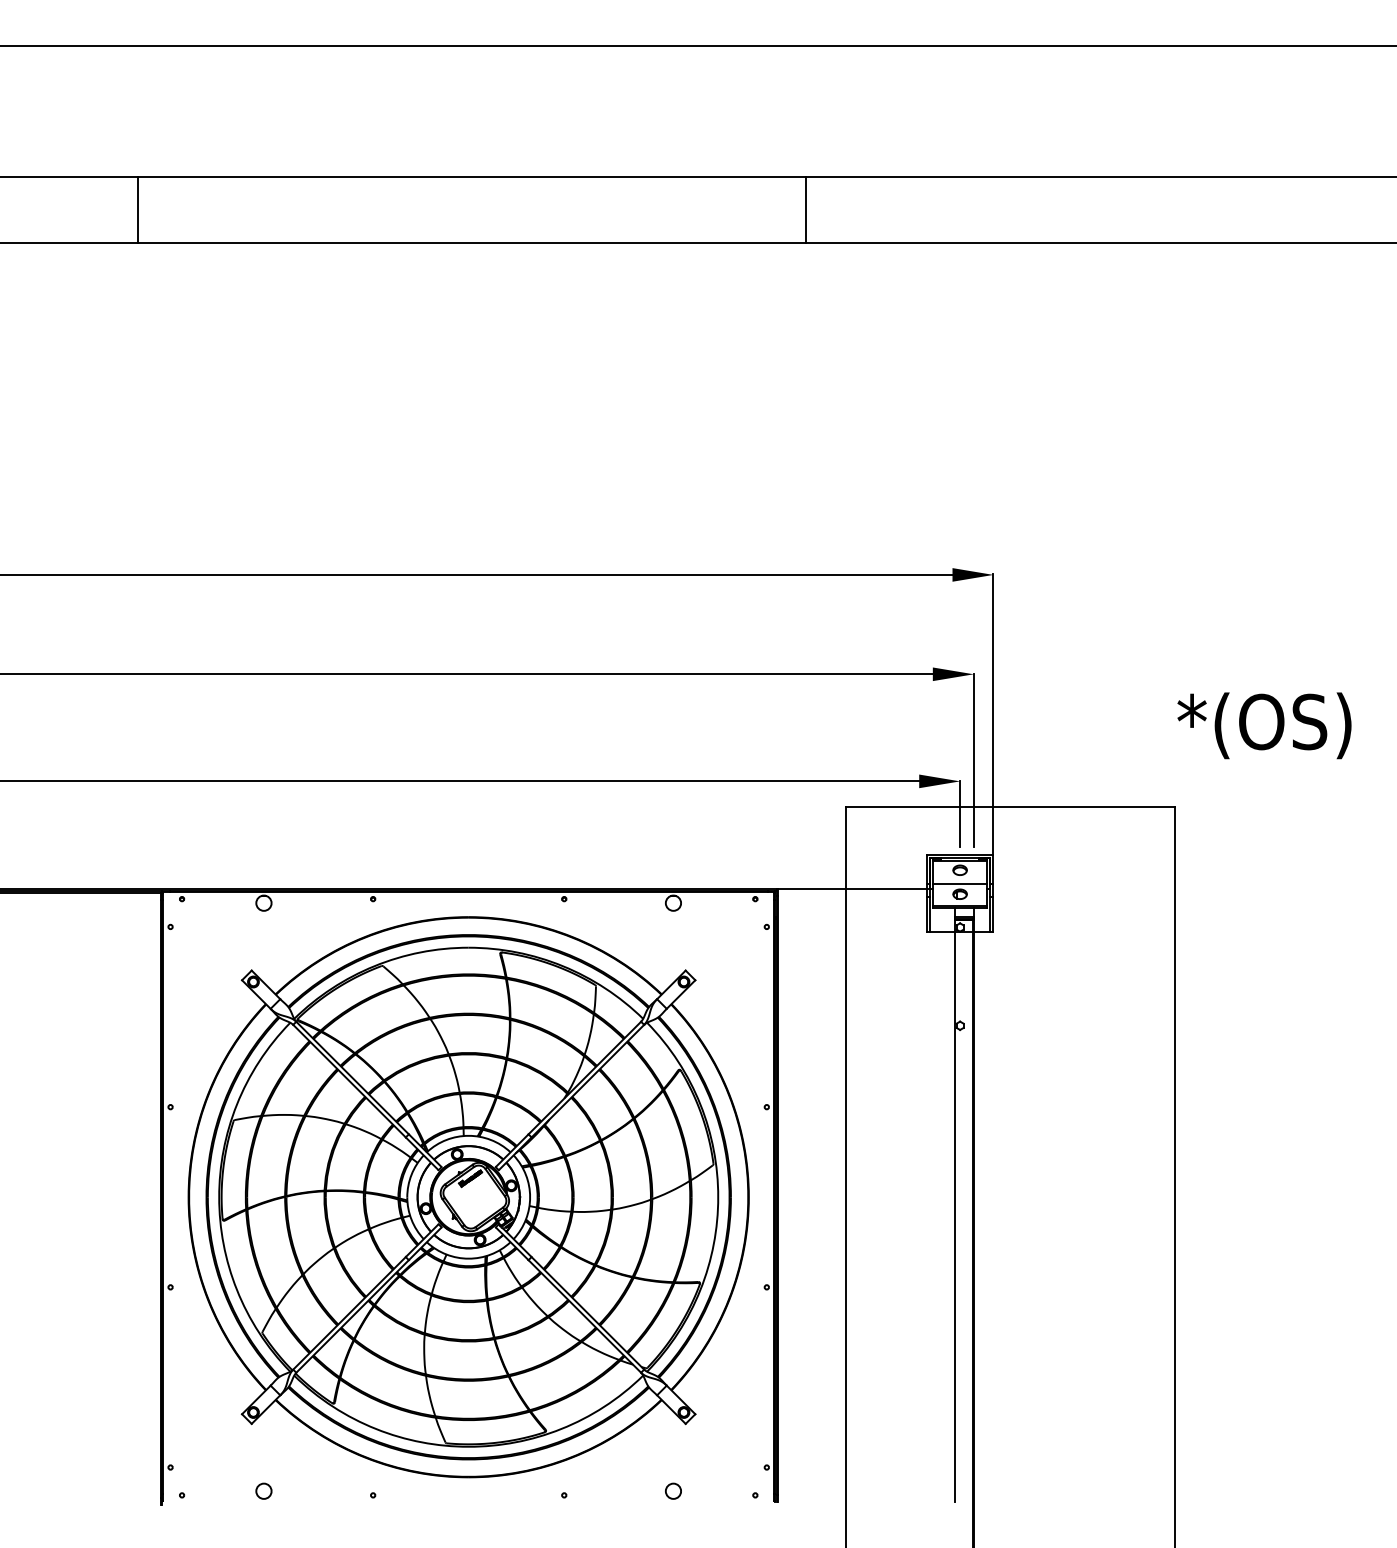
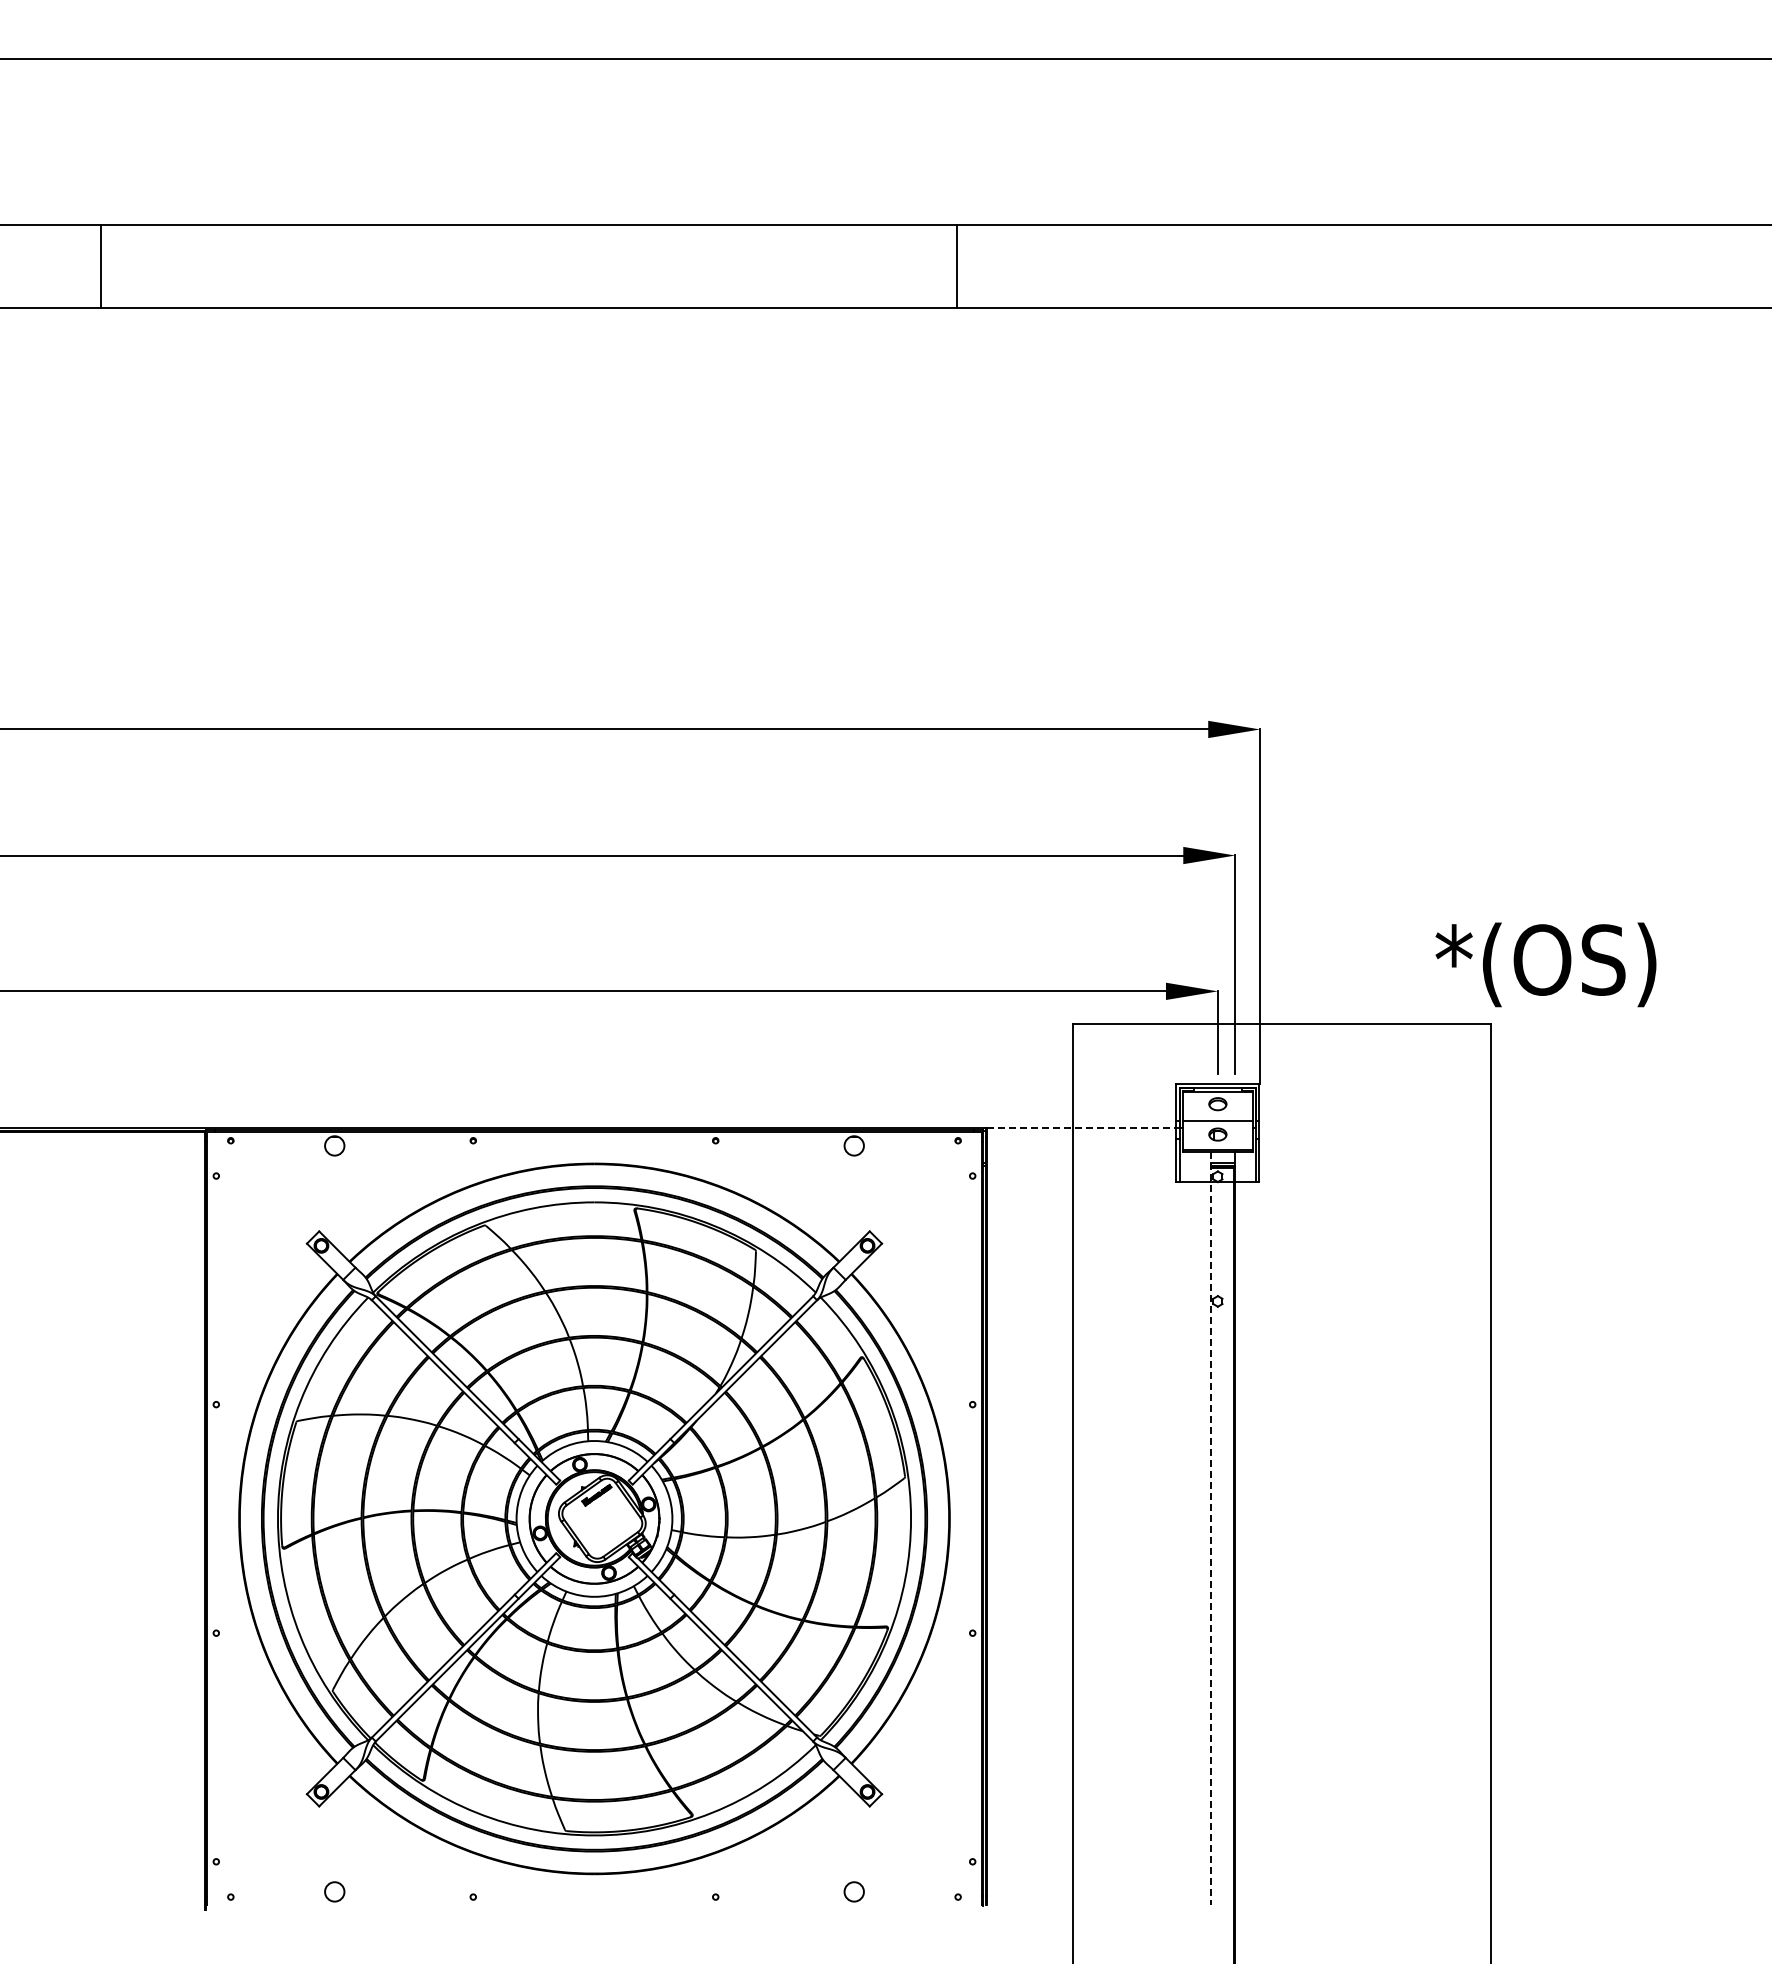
line: (138, 209) -> (101, 266), moved
line: (806, 209) -> (956, 266), moved
text: (1264, 725) -> (1545, 964), moved
line: (854, 889) -> (1084, 1128), solid -> dashed
line: (954, 1204) -> (1210, 1528), solid -> dashed

